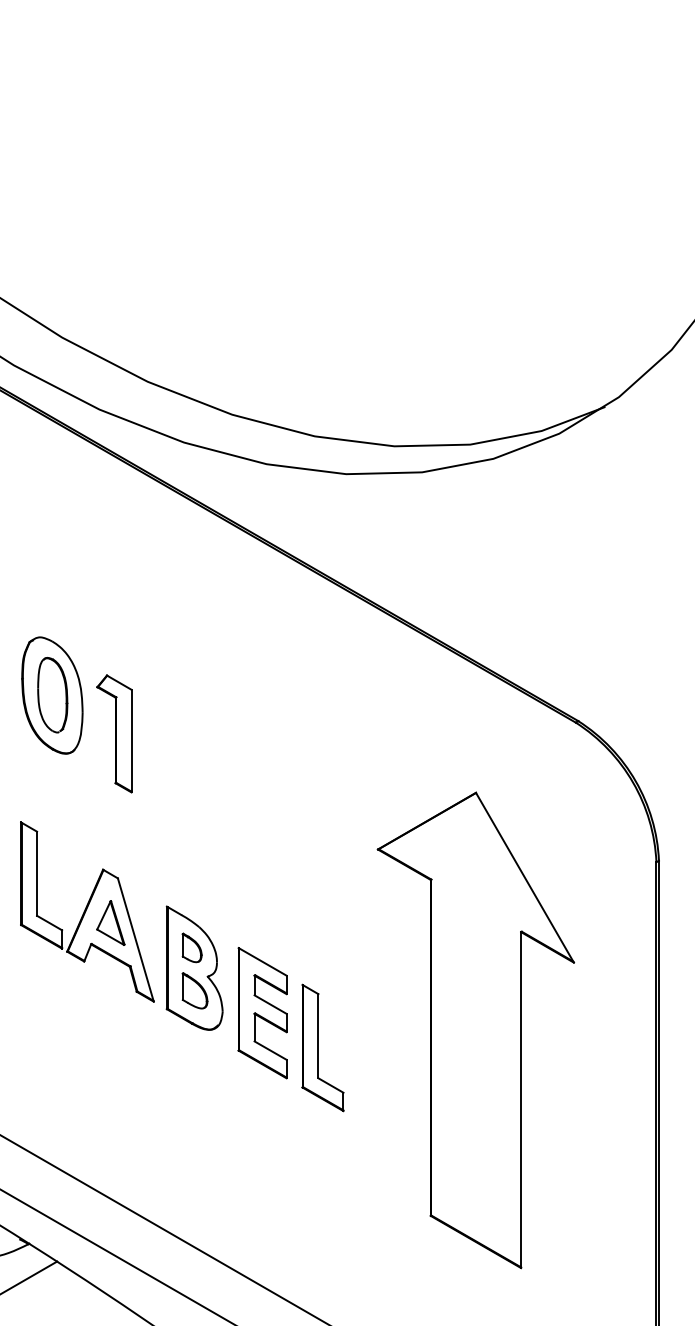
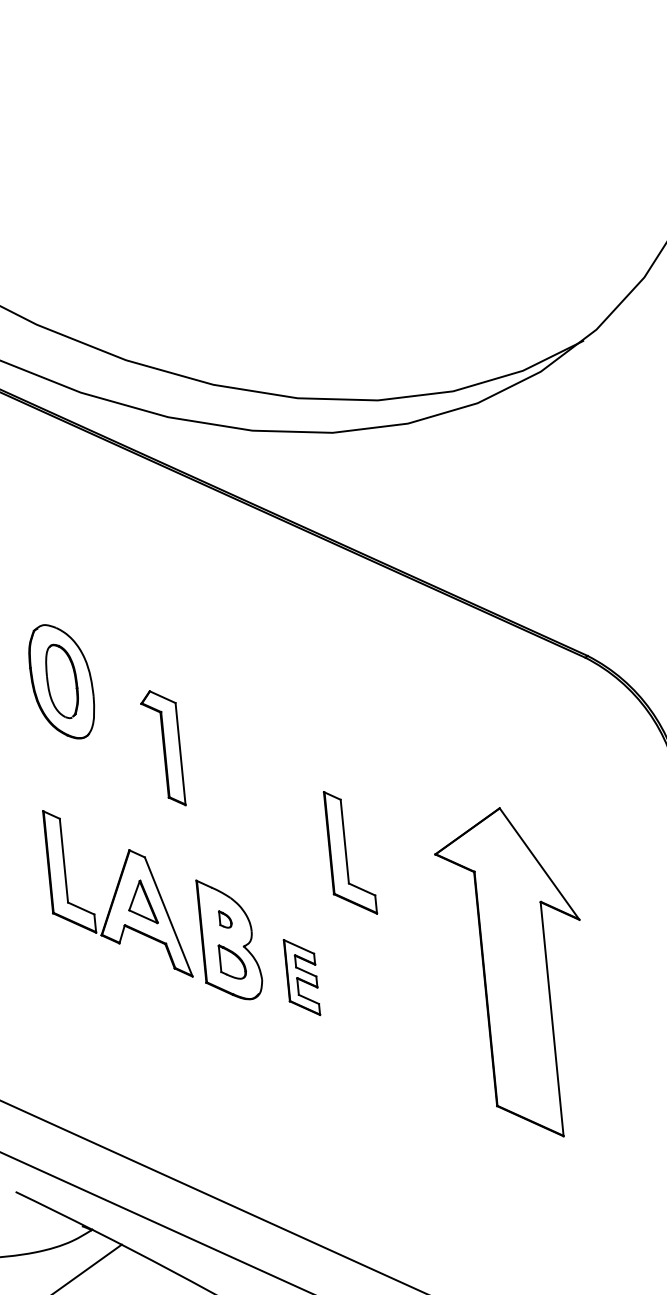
part: (114, 733) -> (162, 748), moved
part: (191, 947) -> (224, 919), size x0.6
part: (262, 1013) -> (301, 977), size x0.6
part: (475, 1030) -> (515, 973), size x0.7
part: (322, 1047) -> (349, 852), moved

